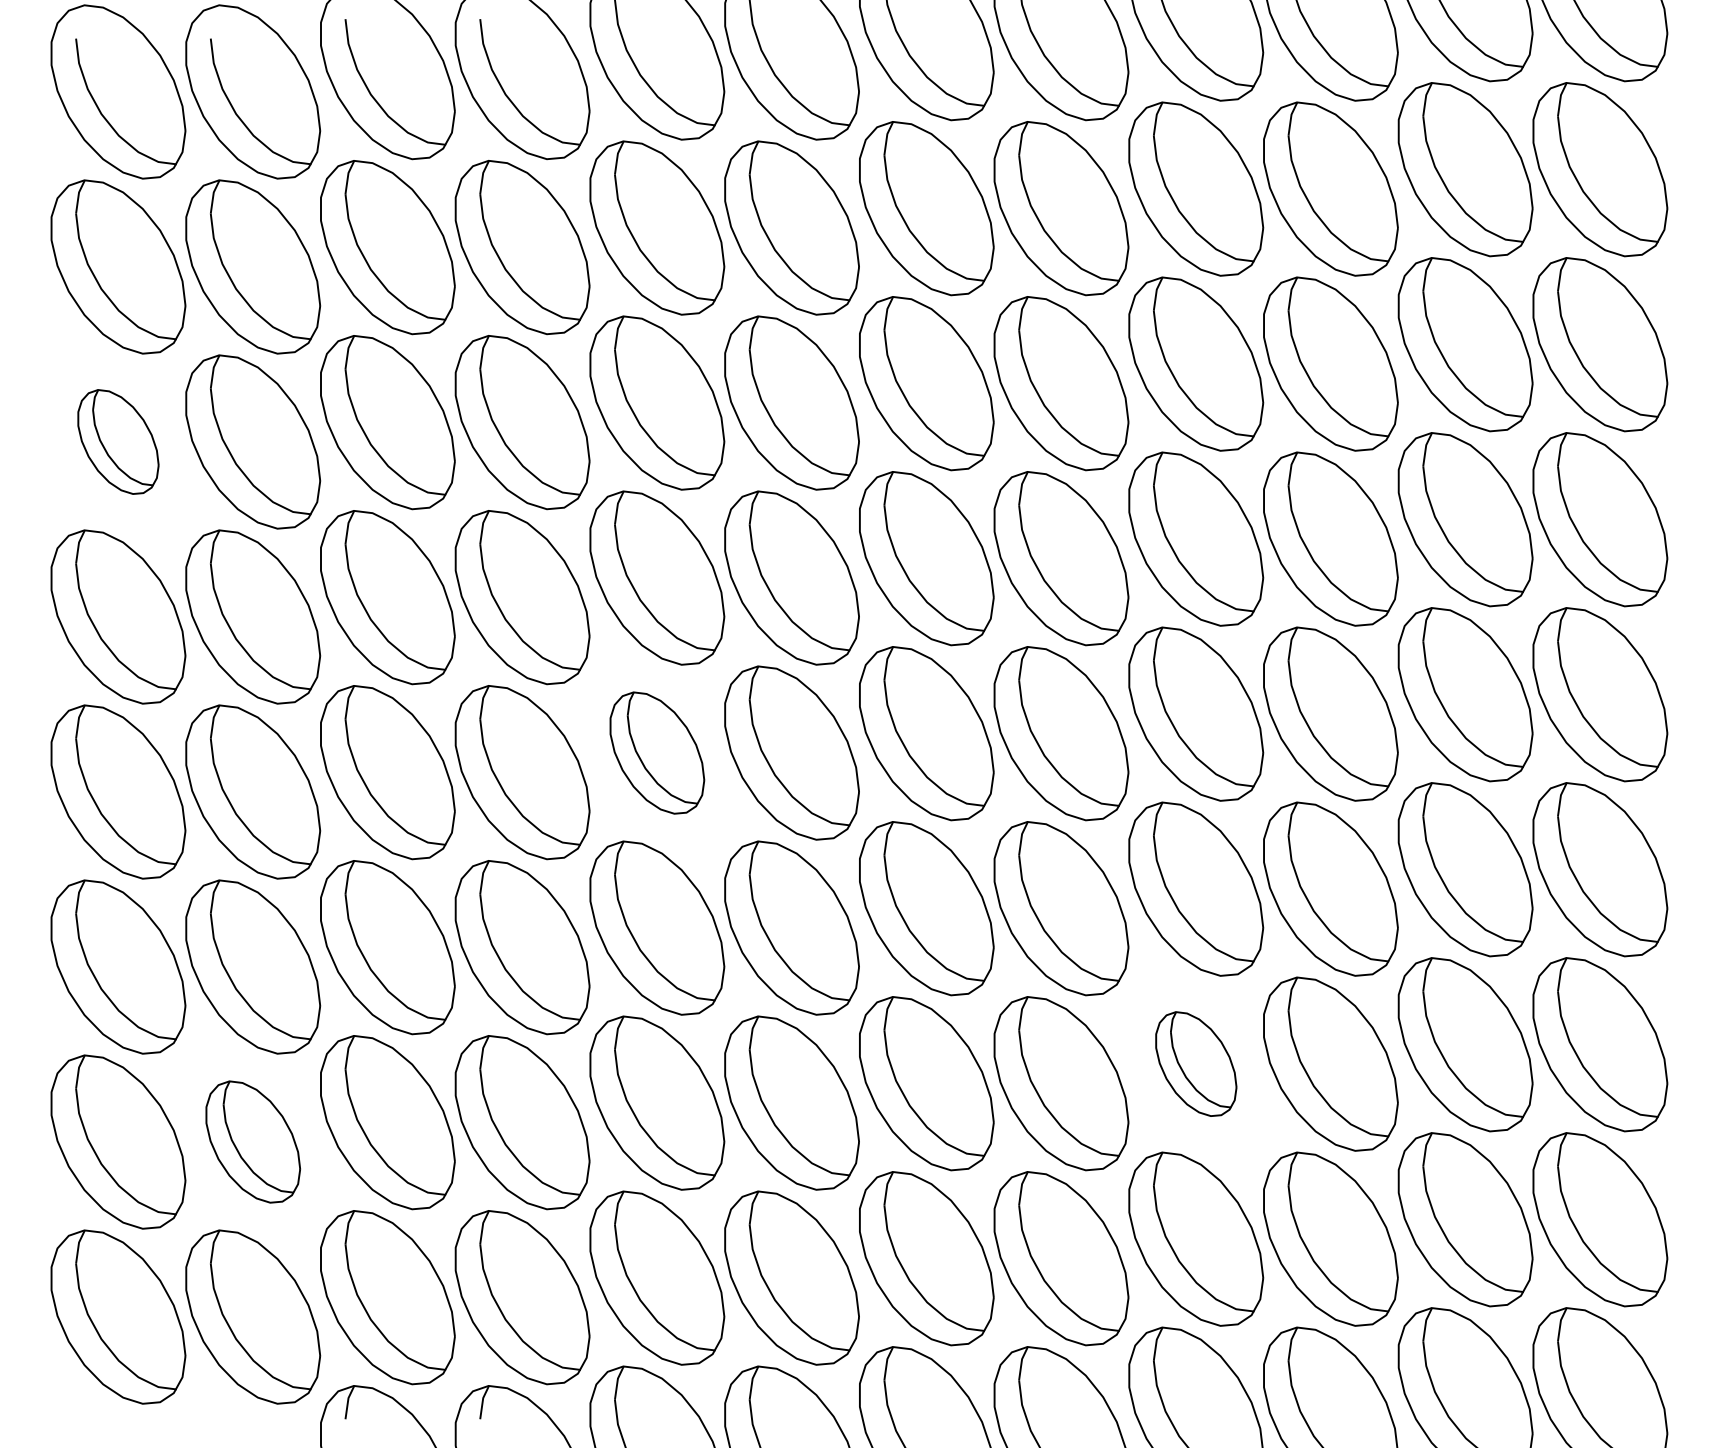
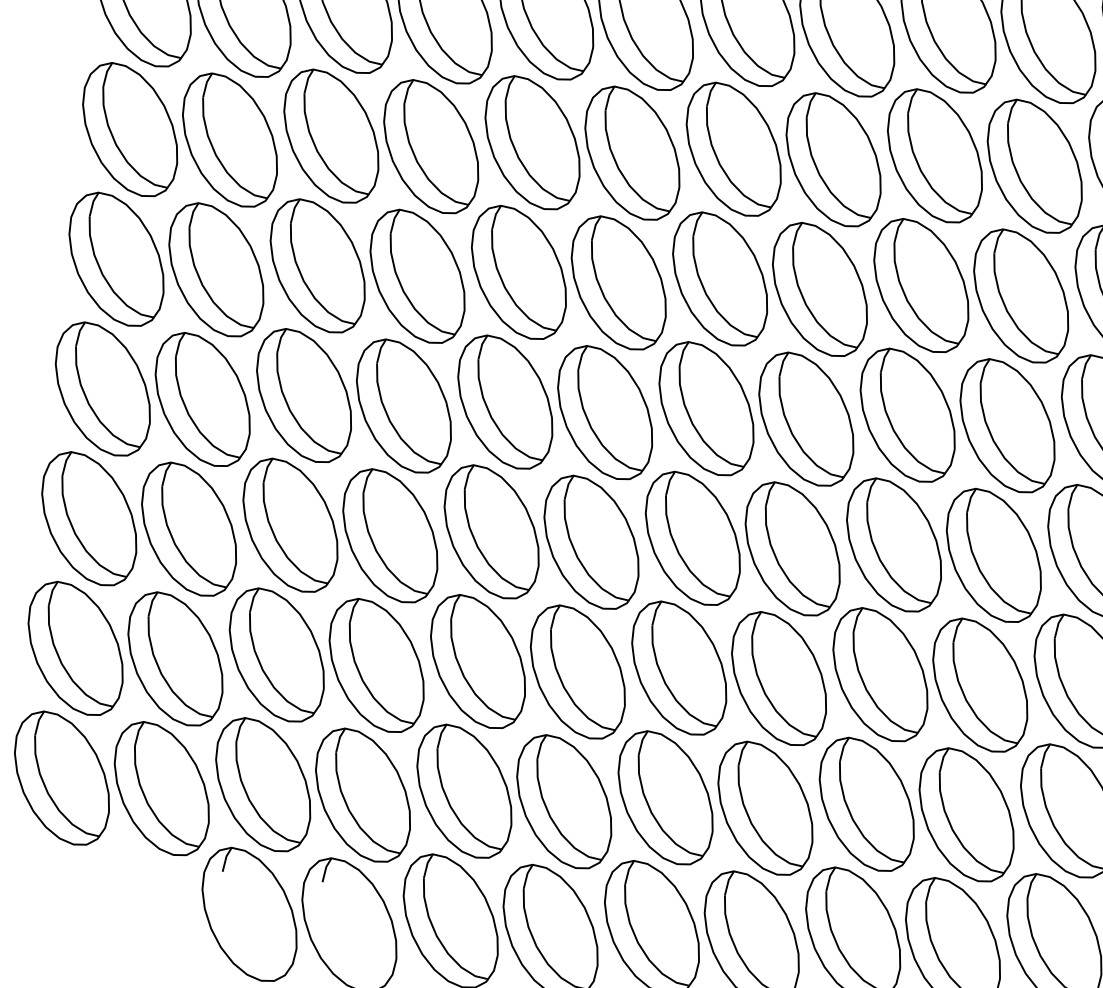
part: (118, 441) -> (130, 129), size x1.67
part: (657, 752) -> (505, 401), size x1.43
part: (1196, 1063) -> (881, 674), size x1.67
part: (253, 1141) -> (176, 658), size x1.43

